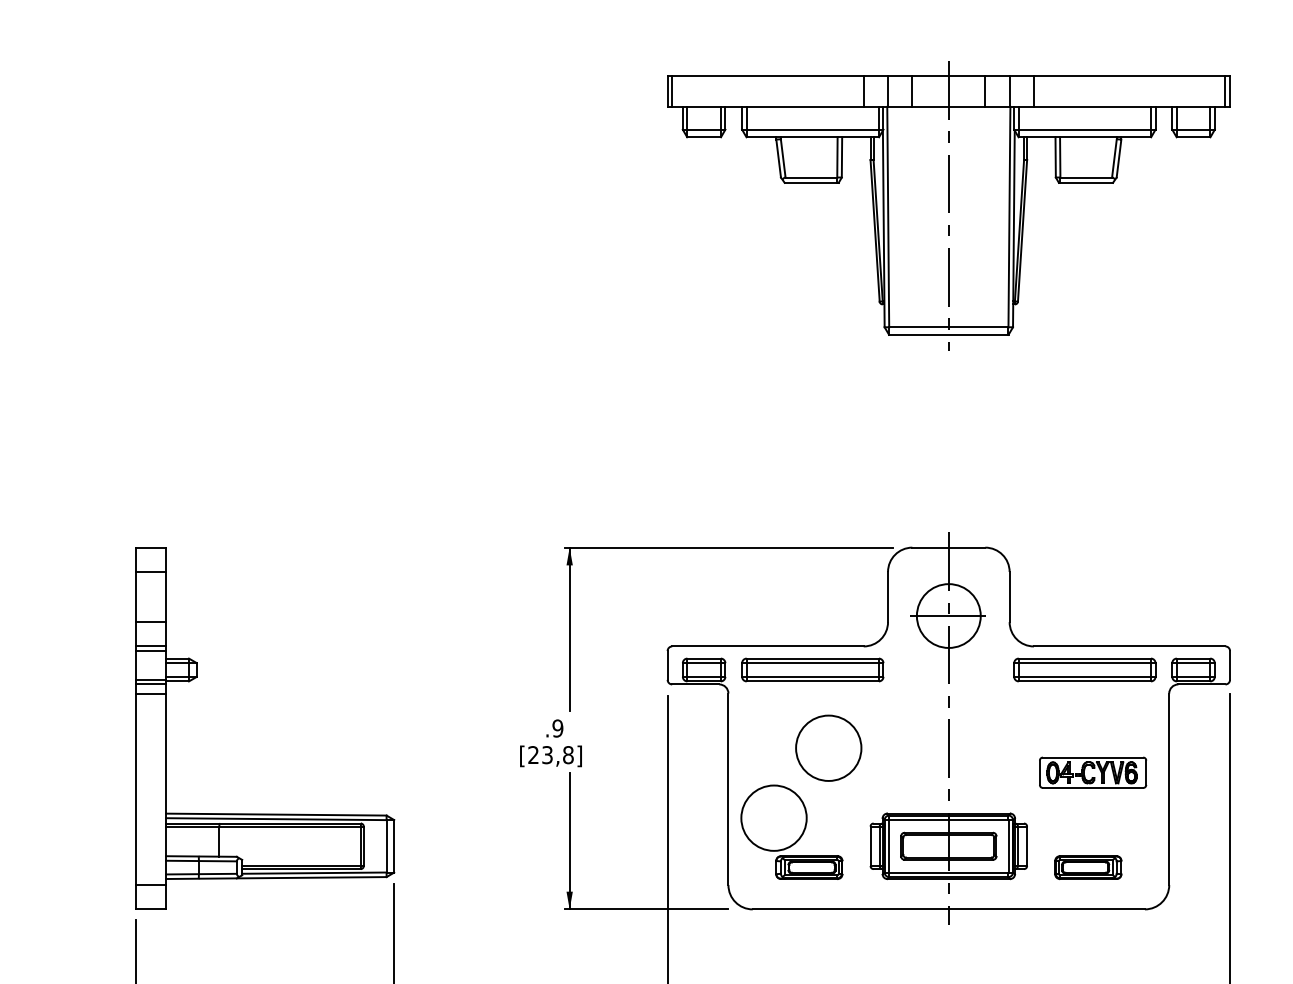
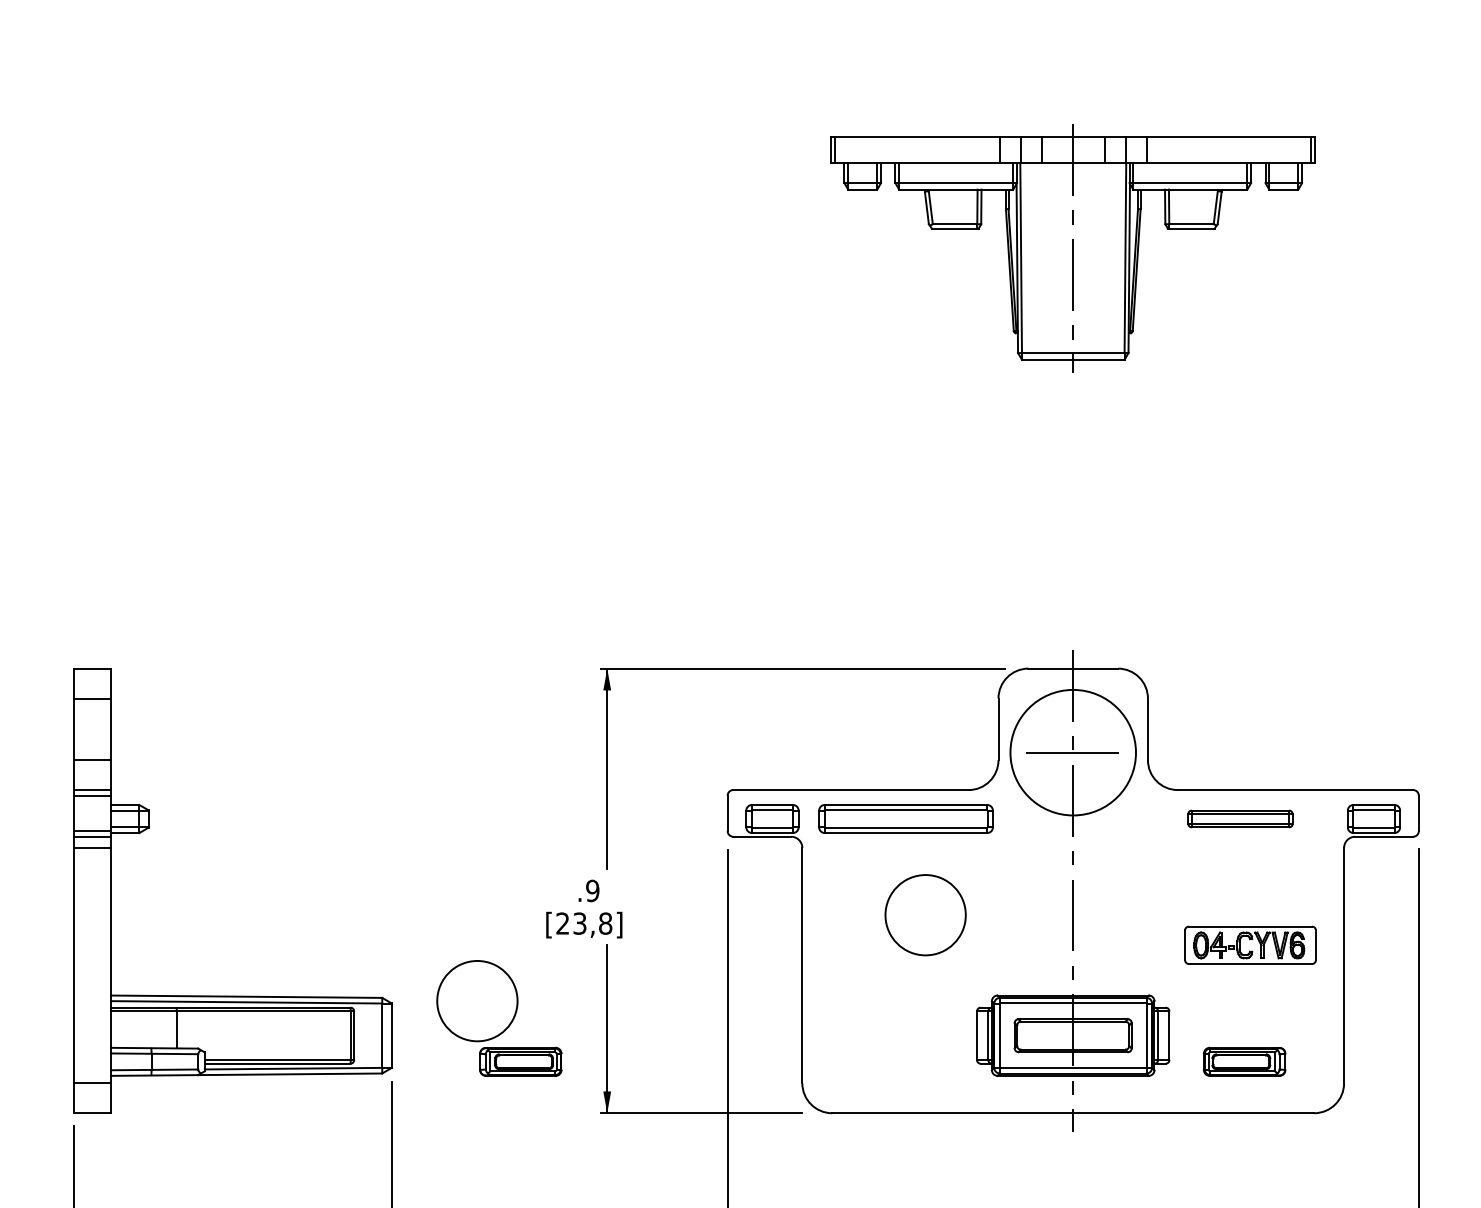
part: (948, 205) -> (1072, 248), size x0.7
circle: (948, 615) -> (1072, 752), size x1.6
part: (1084, 669) -> (1239, 818), size x0.6
part: (791, 831) -> (498, 1017), moved

